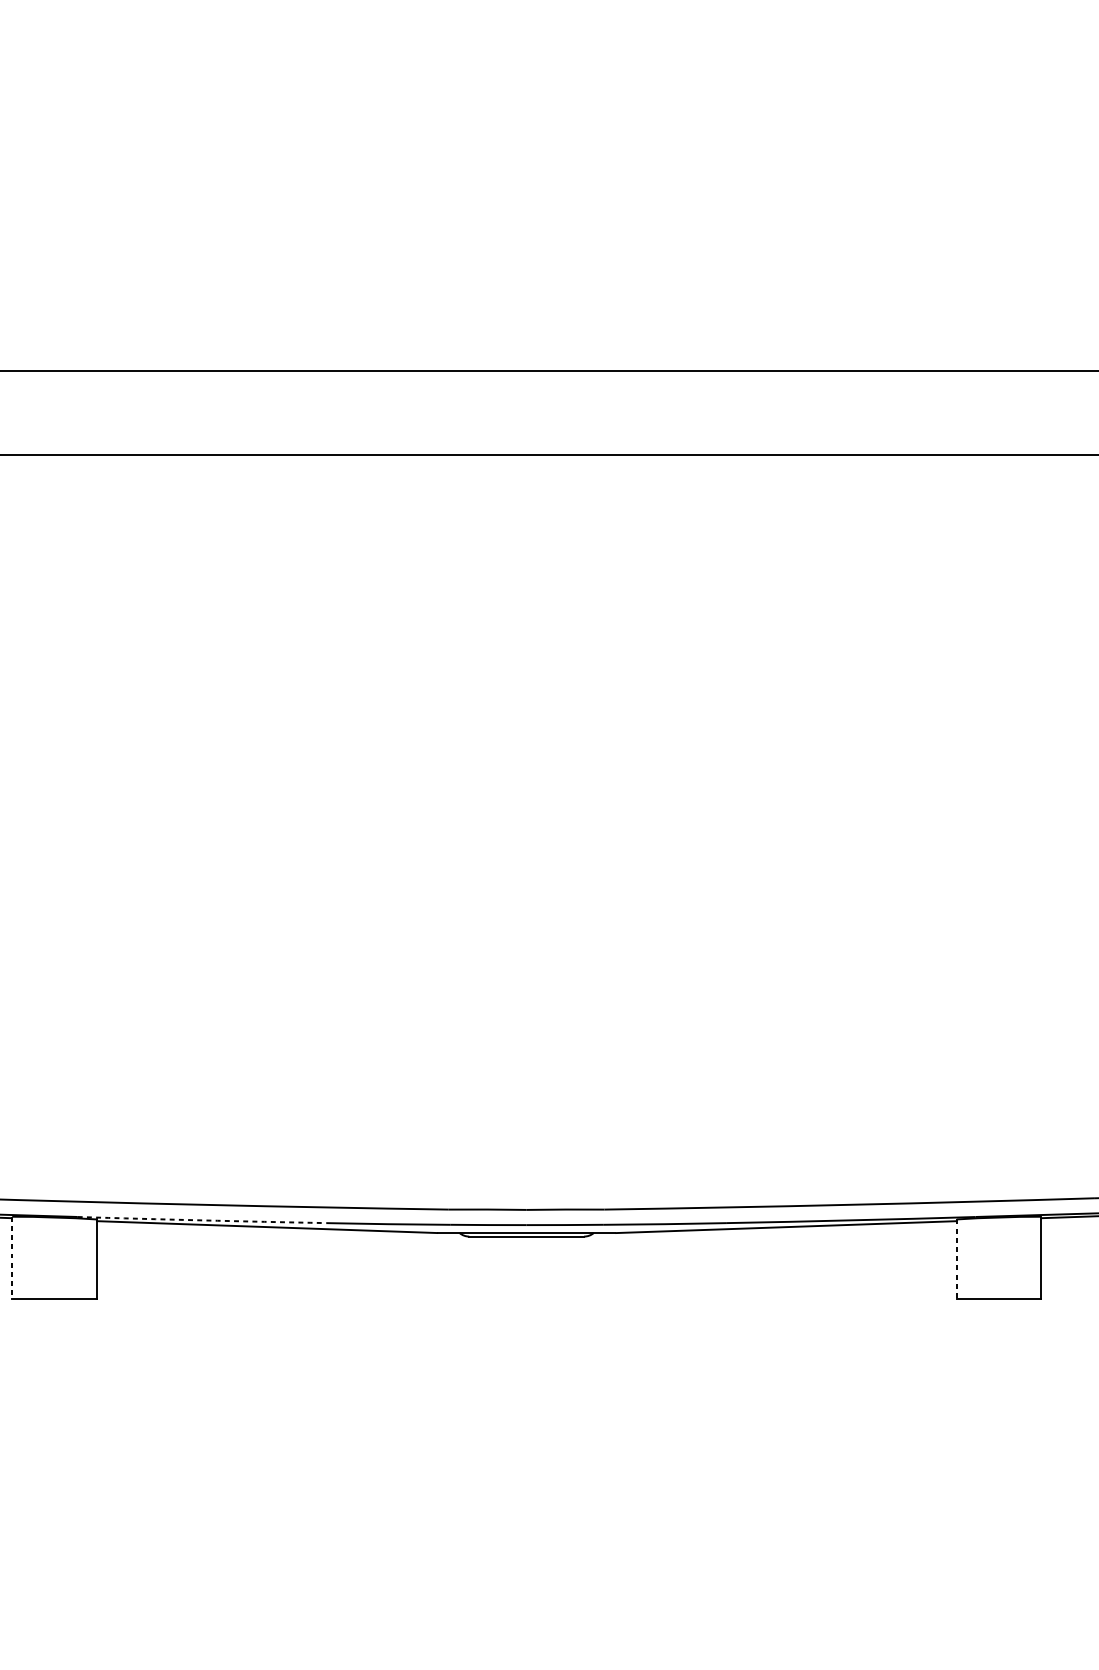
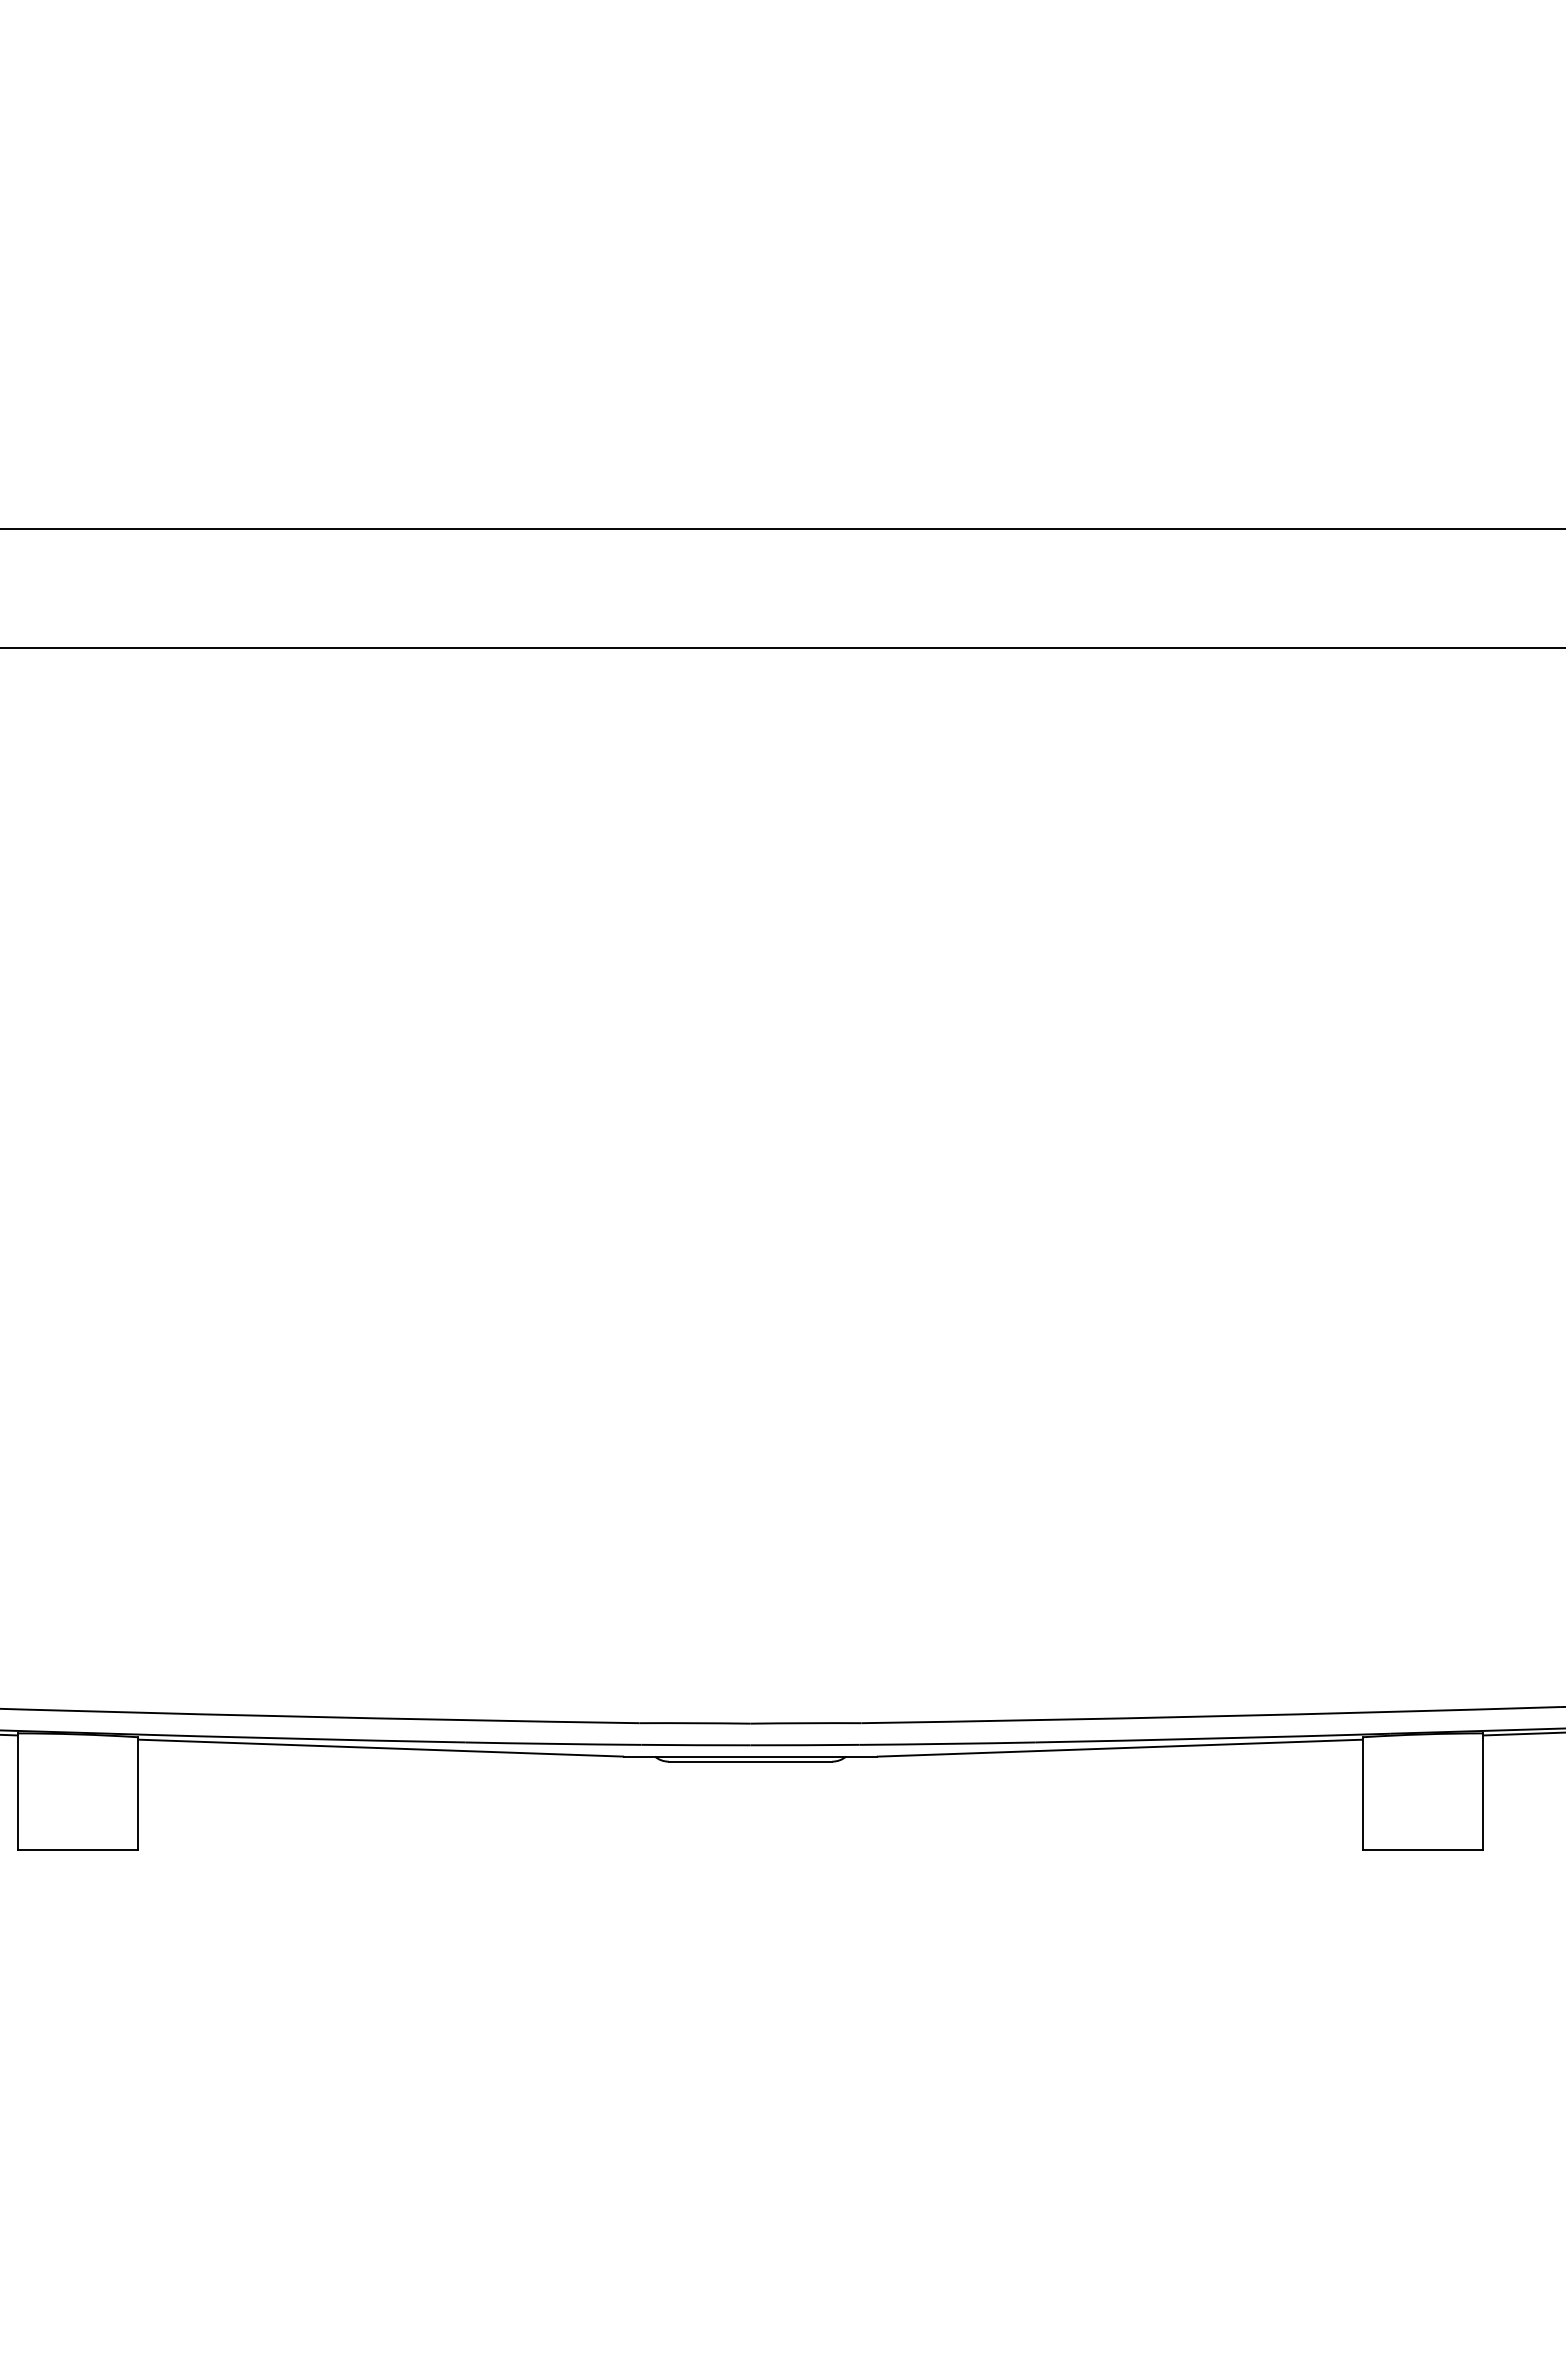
arc: (202, 1220) -> (288, 1738), dashed -> solid
line: (12, 1258) -> (17, 1792), dashed -> solid
line: (956, 1259) -> (1363, 1794), dashed -> solid

